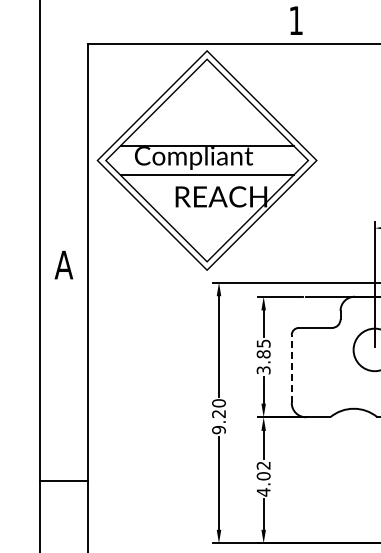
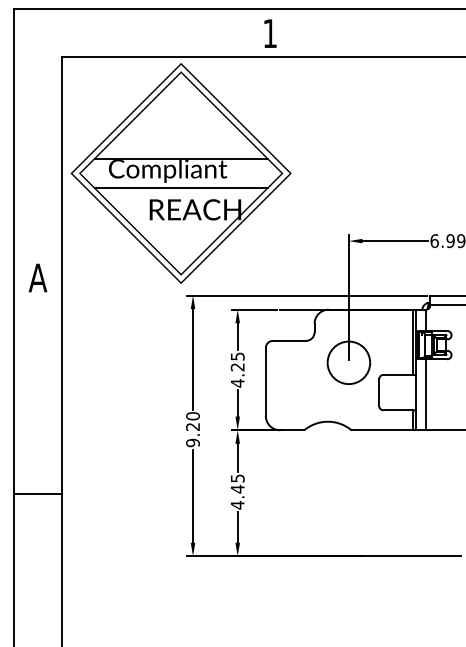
text: (263, 362) -> (237, 375), 3.85 -> 4.25
line: (291, 368) -> (265, 381), dashed -> solid
text: (263, 470) -> (237, 483), 4.02 -> 4.45

